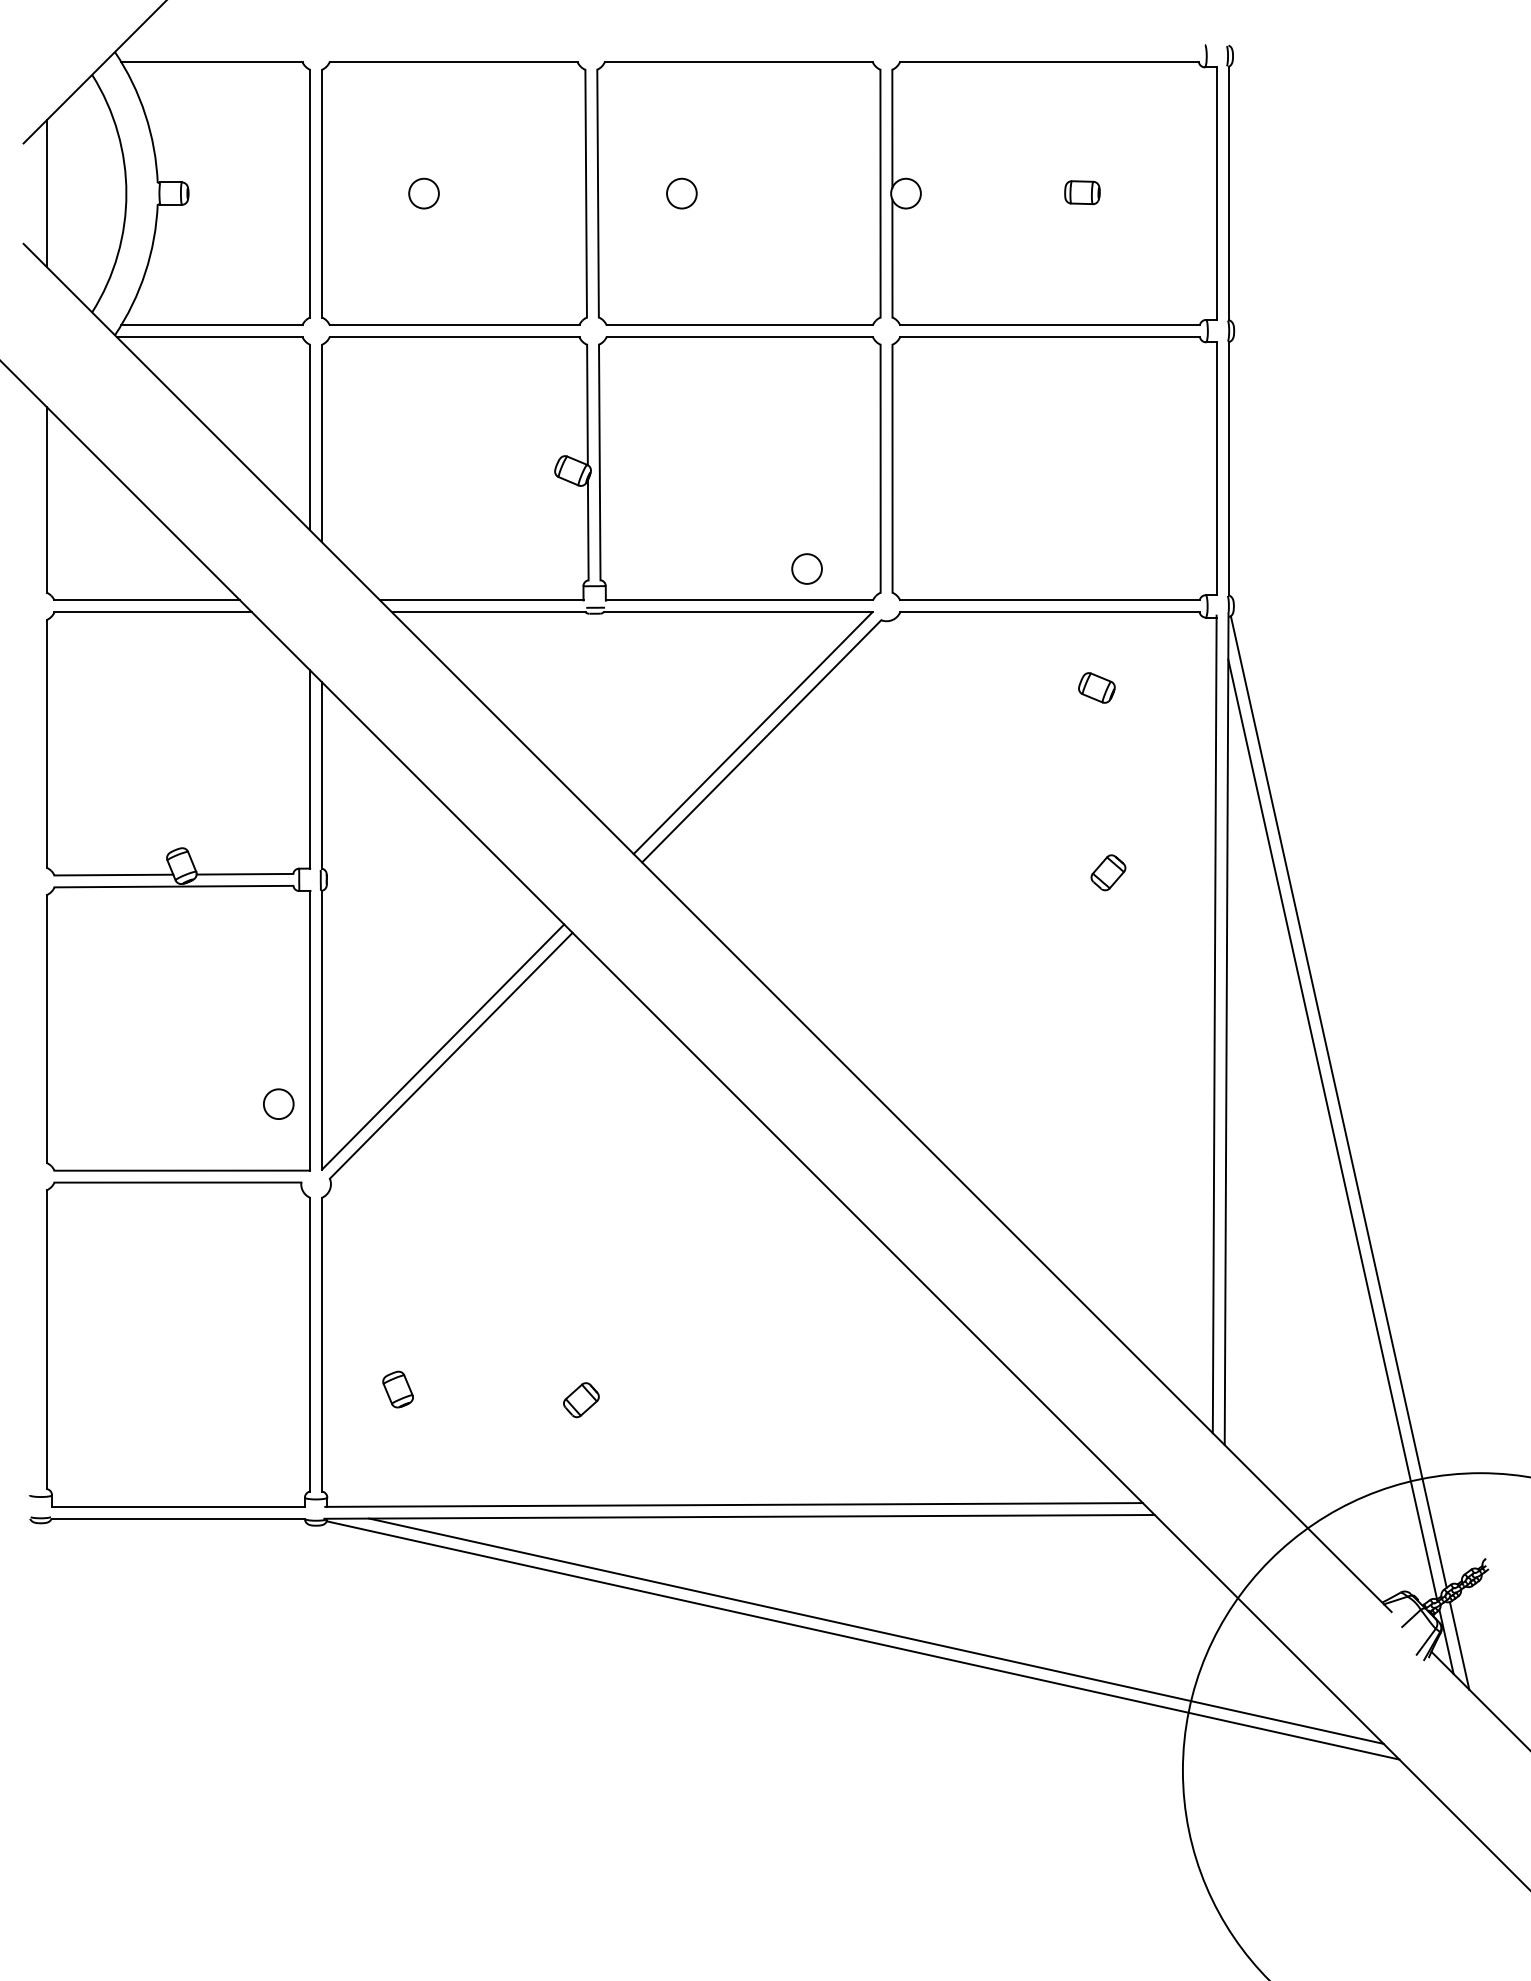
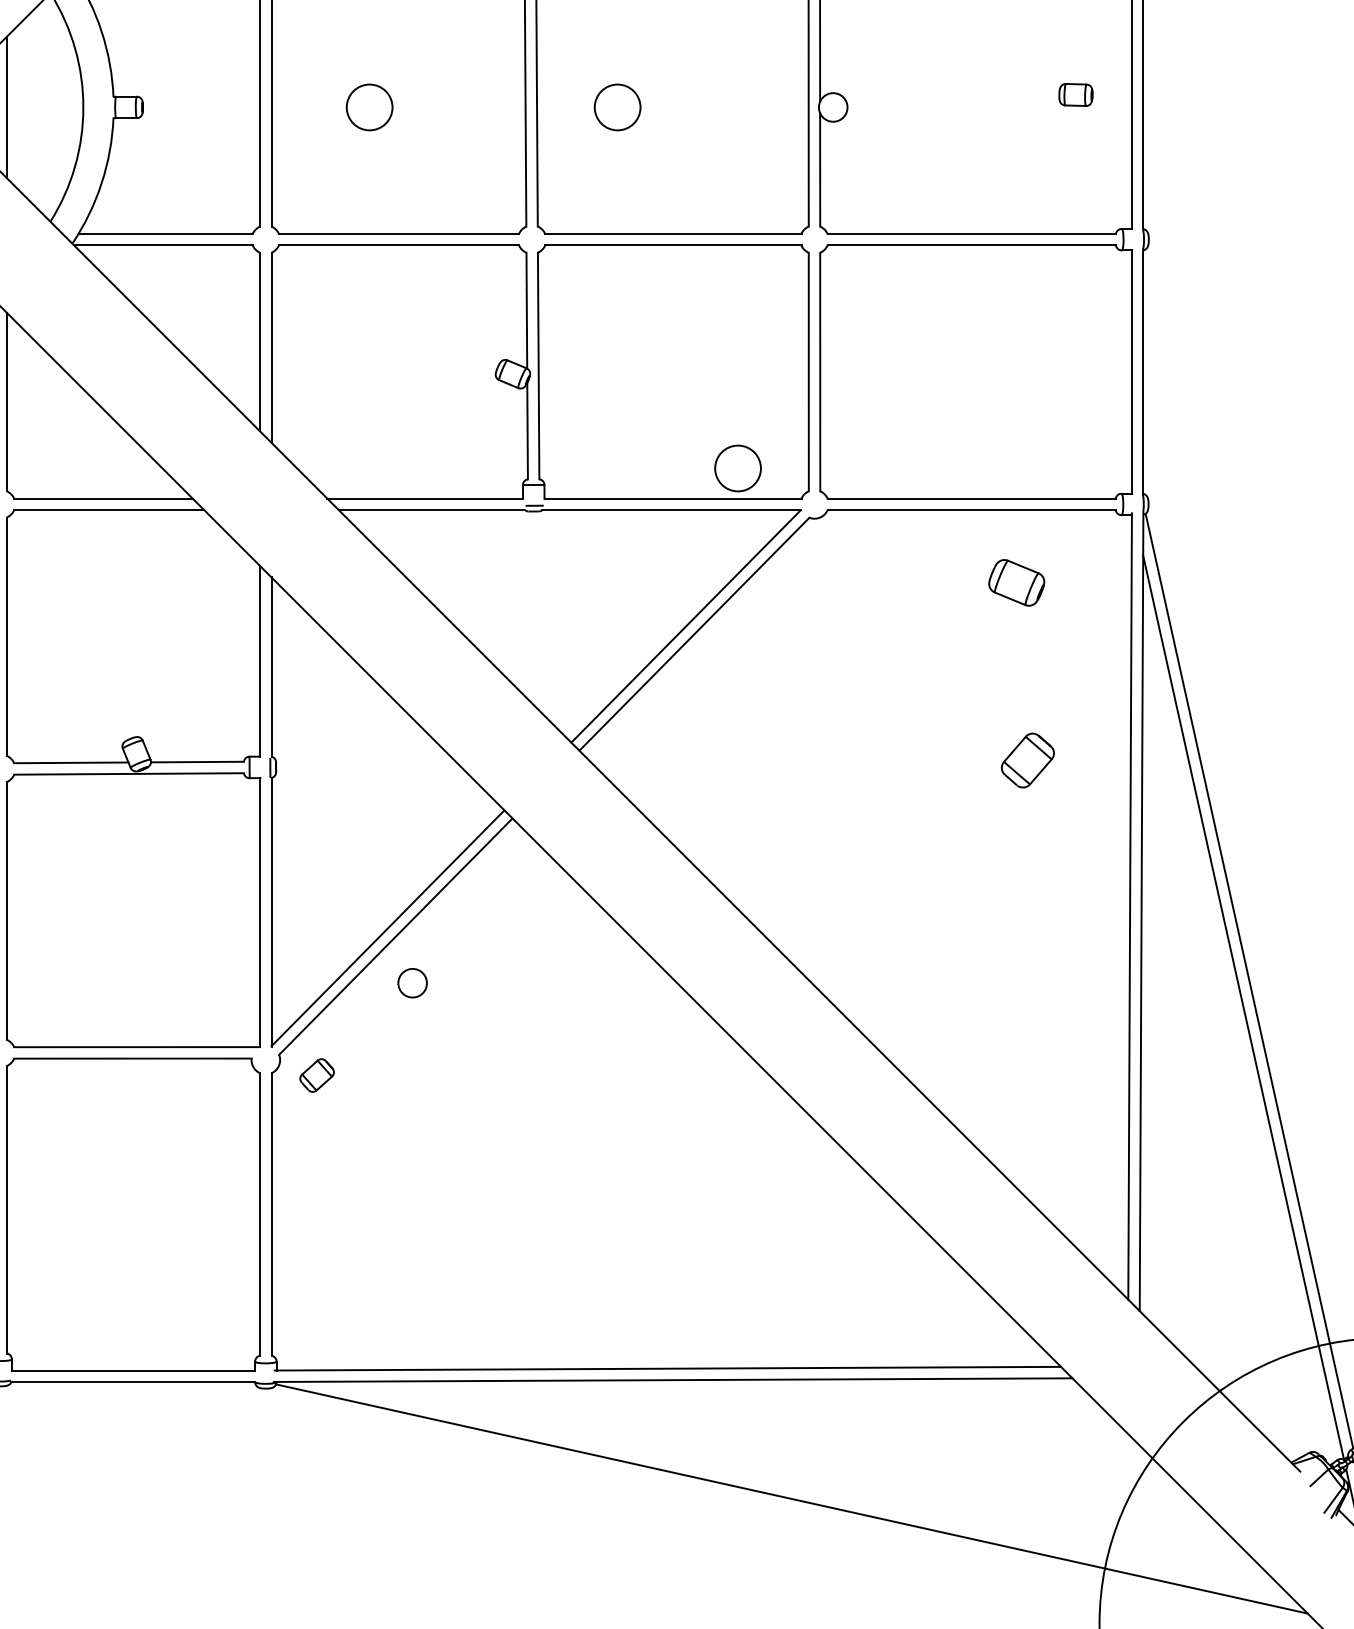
part: (1082, 192) -> (1076, 94), moved
circle: (423, 193) -> (369, 107), size x1.6
circle: (681, 193) -> (617, 107), size x1.6
circle: (806, 568) -> (737, 467), size x1.6
part: (1096, 687) -> (1016, 582), size x1.6
part: (1108, 872) -> (1027, 760), size x1.6
circle: (278, 1103) -> (412, 982), moved
part: (397, 1389) -> (344, 1257), removed
part: (581, 1400) -> (317, 1075), moved
line: (876, 1630) -> (804, 1489), removed

